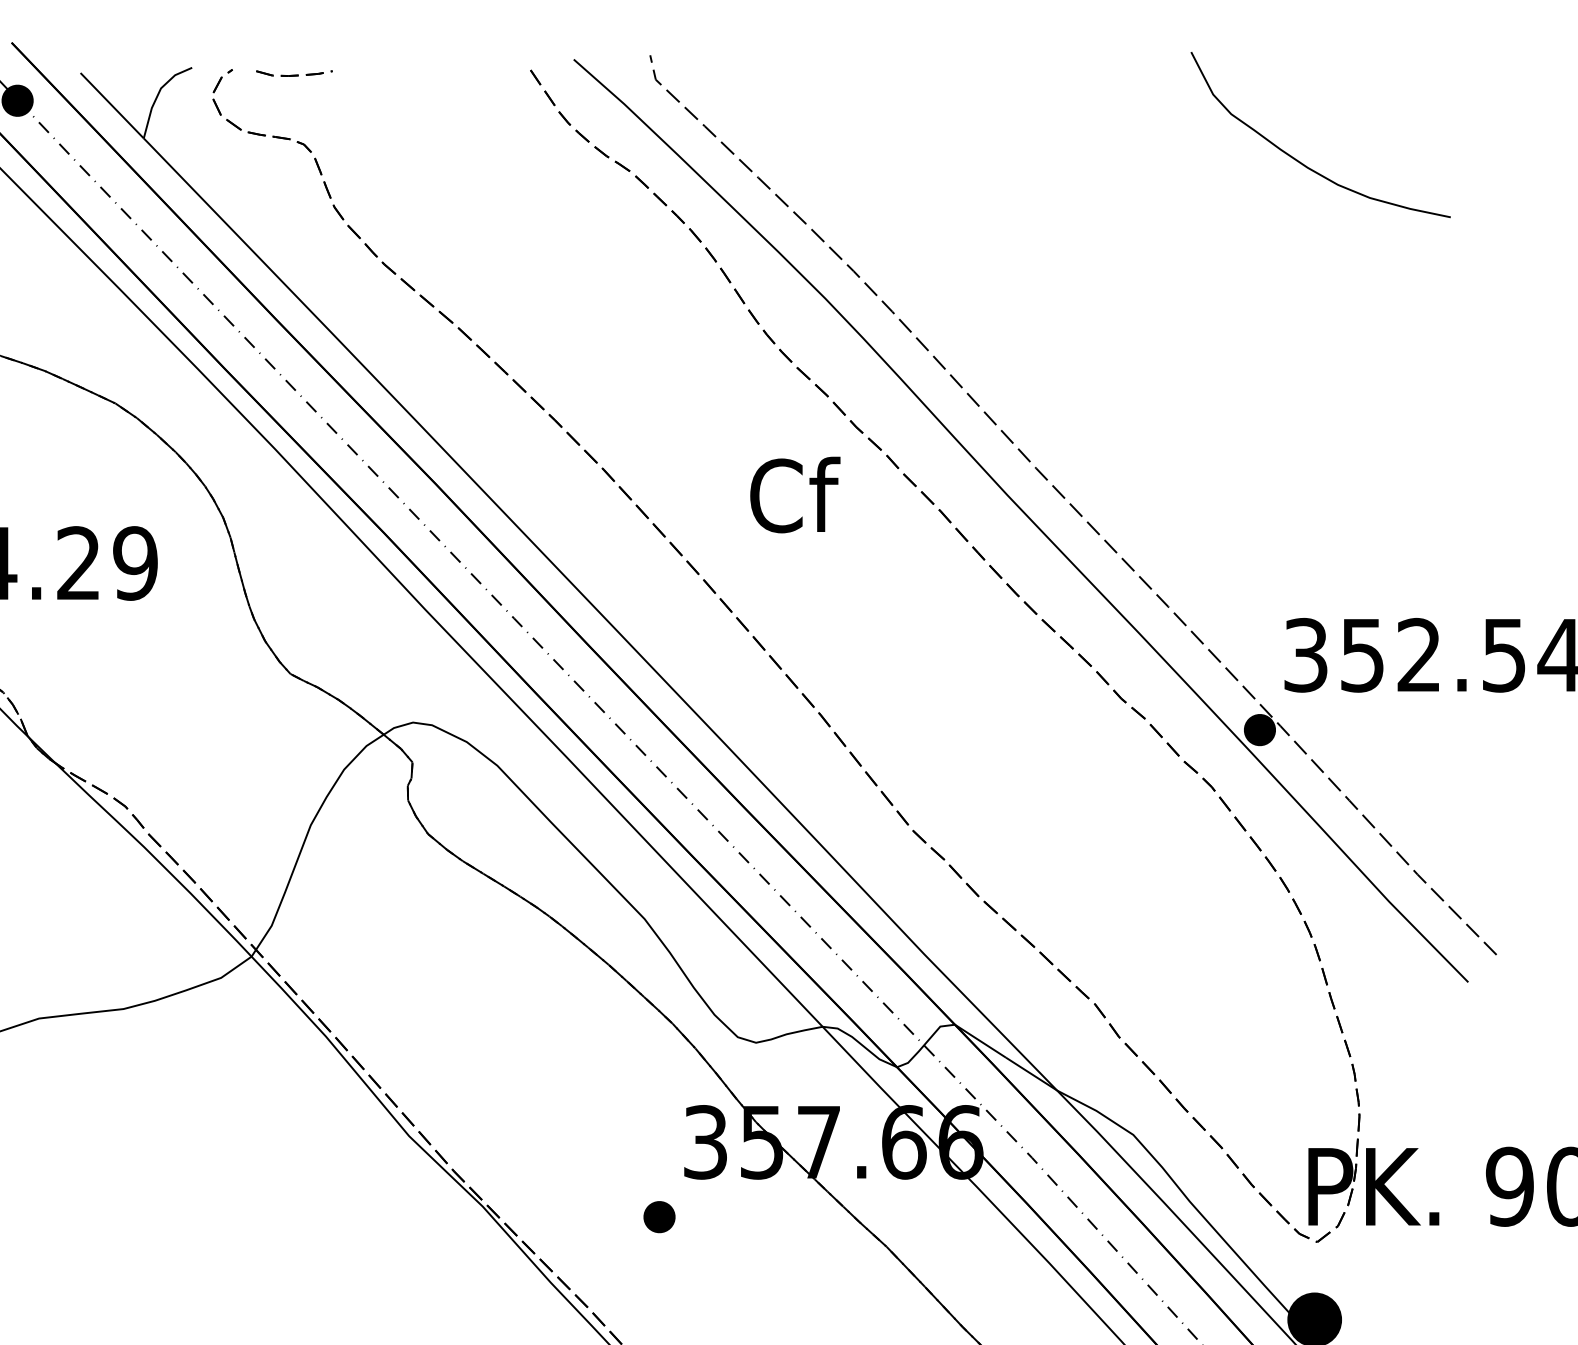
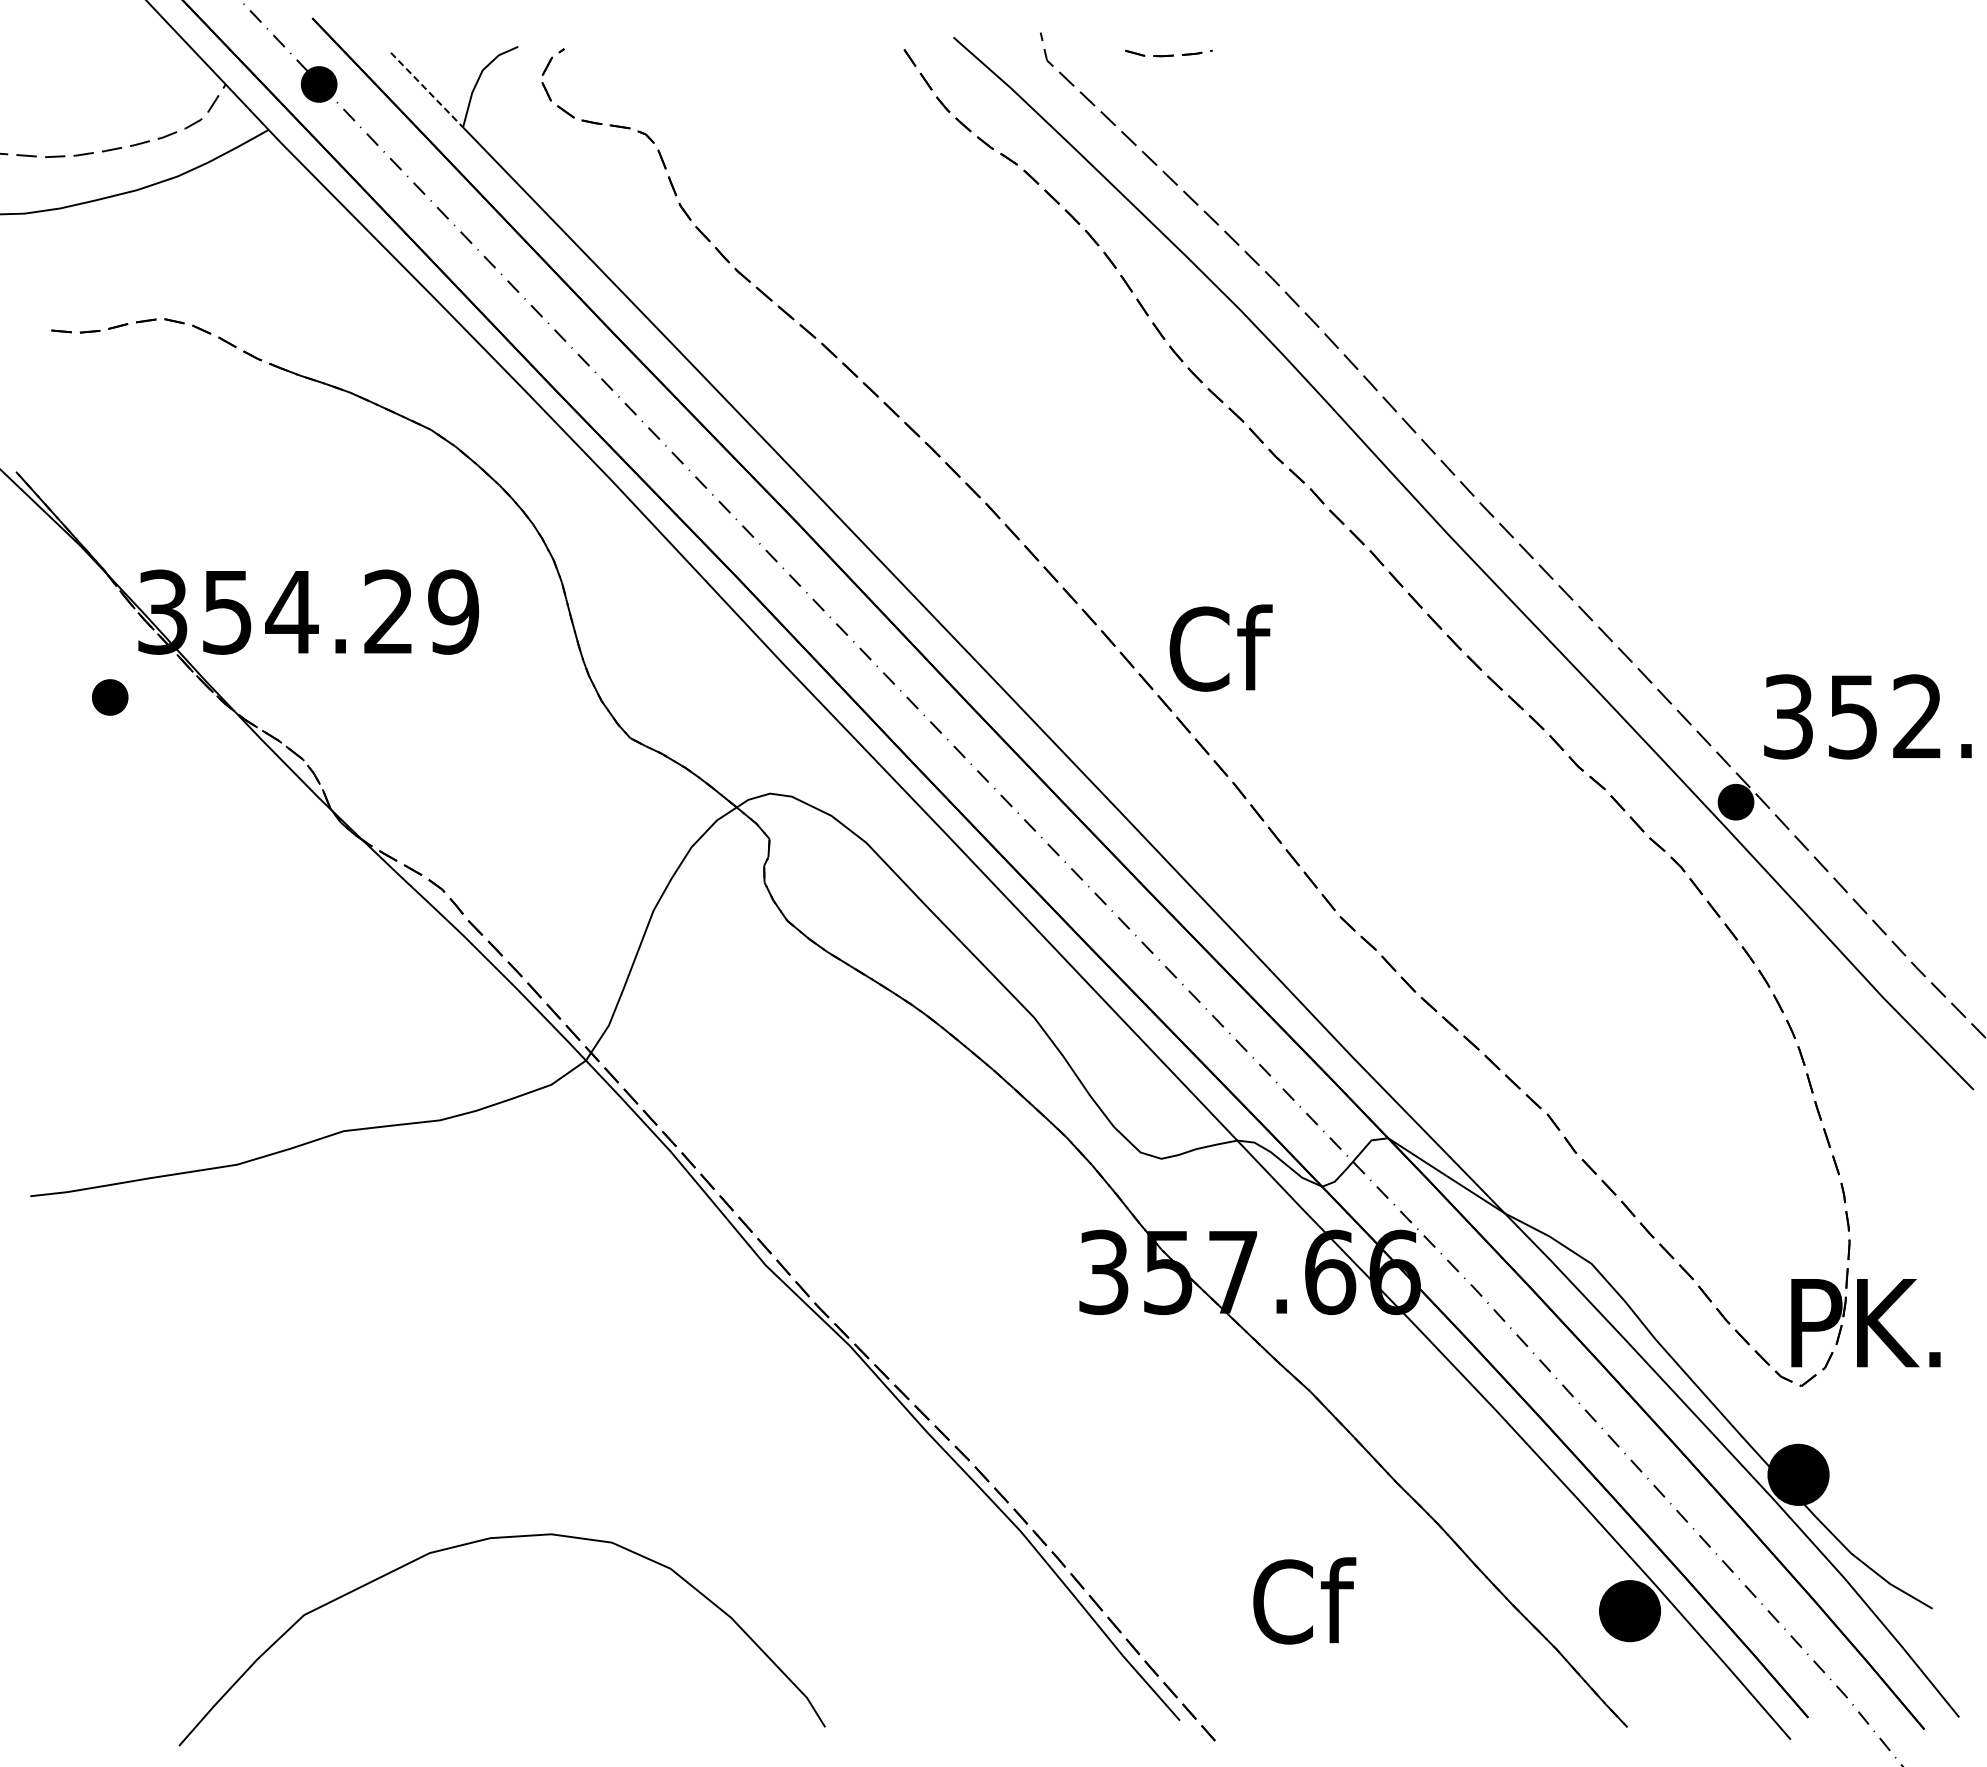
part: (294, 73) -> (1168, 53), moved
line: (112, 106) -> (427, 90), solid -> dashed
curve: (1302, 163) -> (1784, 155), removed
text: (794, 494) -> (1220, 647), moved
part: (659, 1216) -> (1051, 1357), removed

